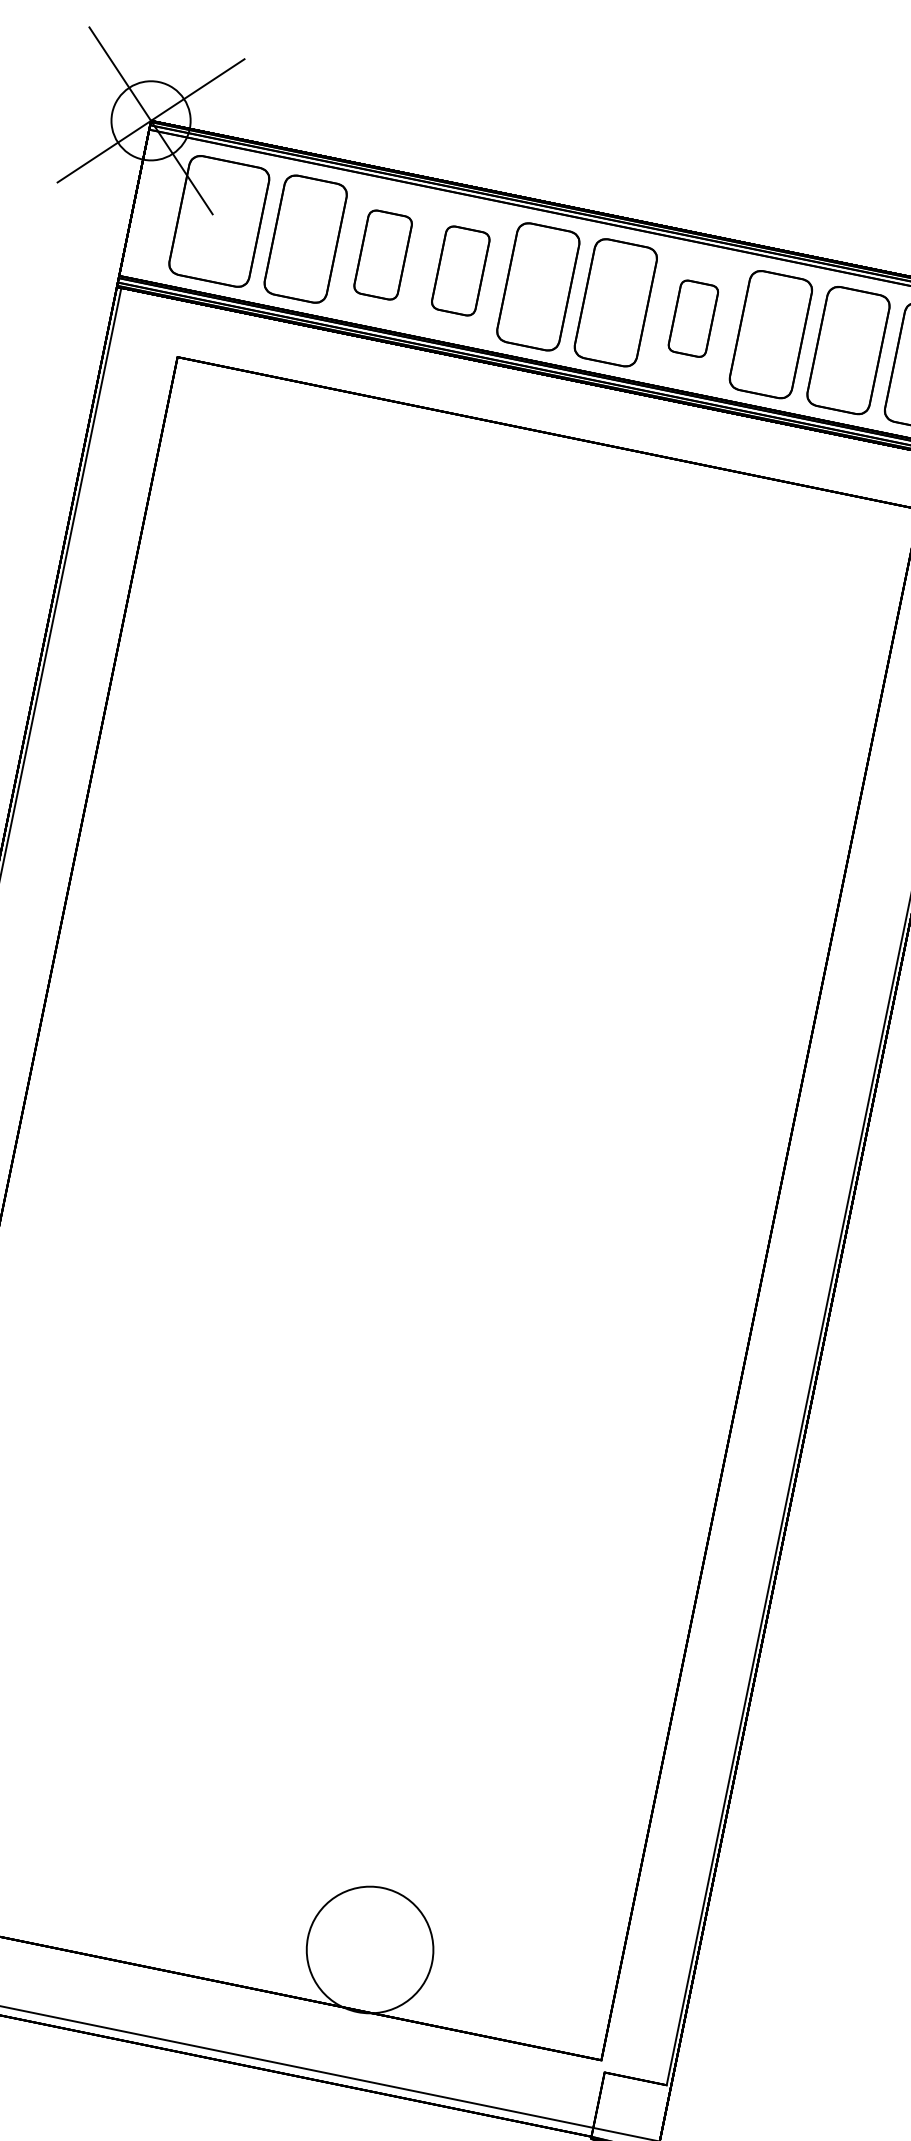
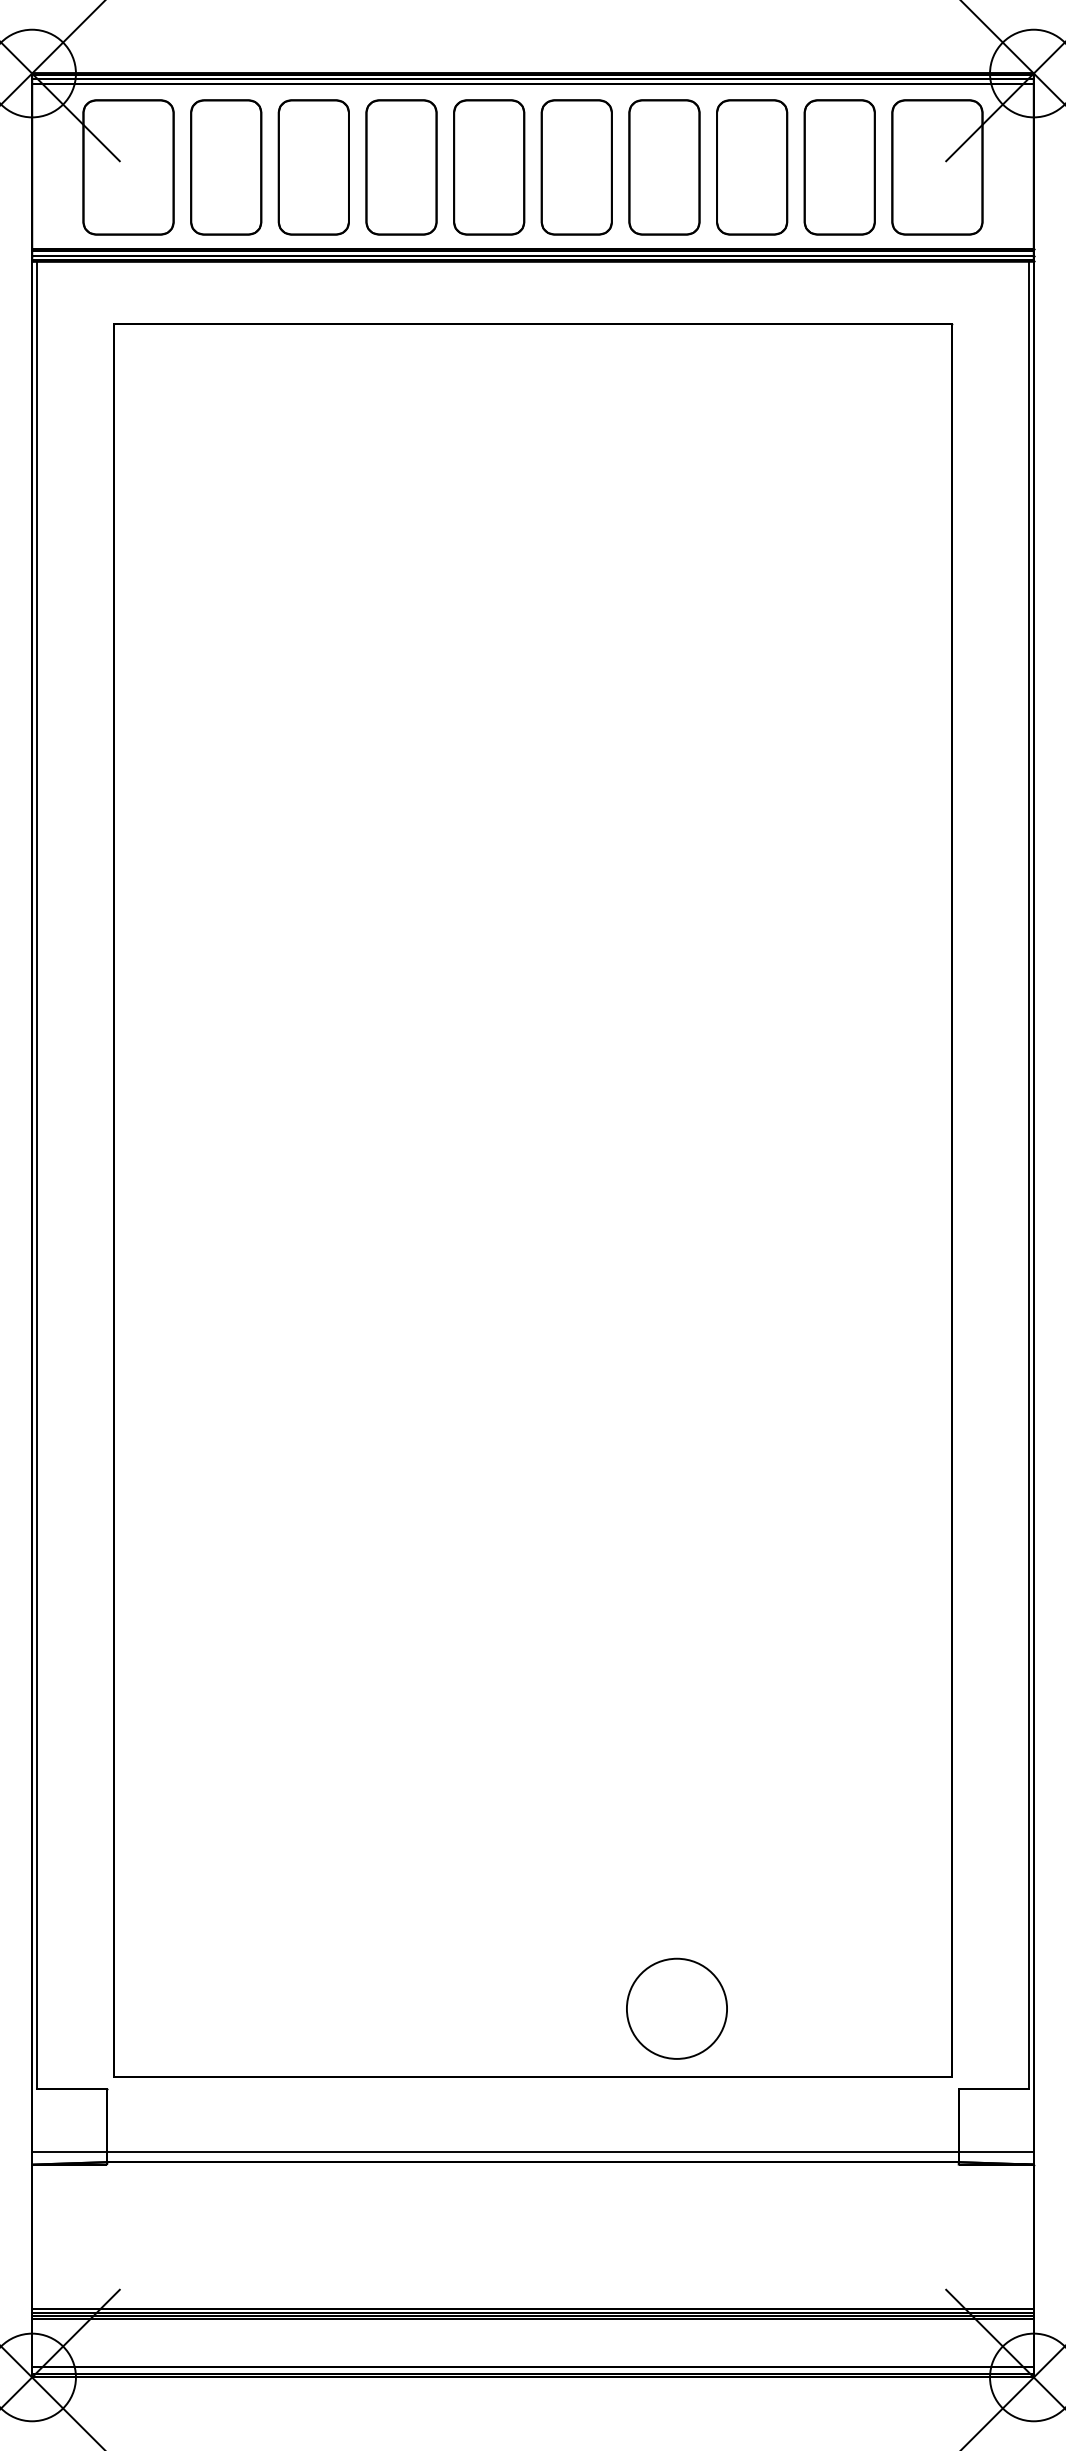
part: (382, 255) -> (313, 167), size x1.43
part: (460, 271) -> (401, 167), size x1.43
part: (693, 318) -> (664, 167), size x1.67
circle: (369, 1949) -> (676, 2008), size x0.71

